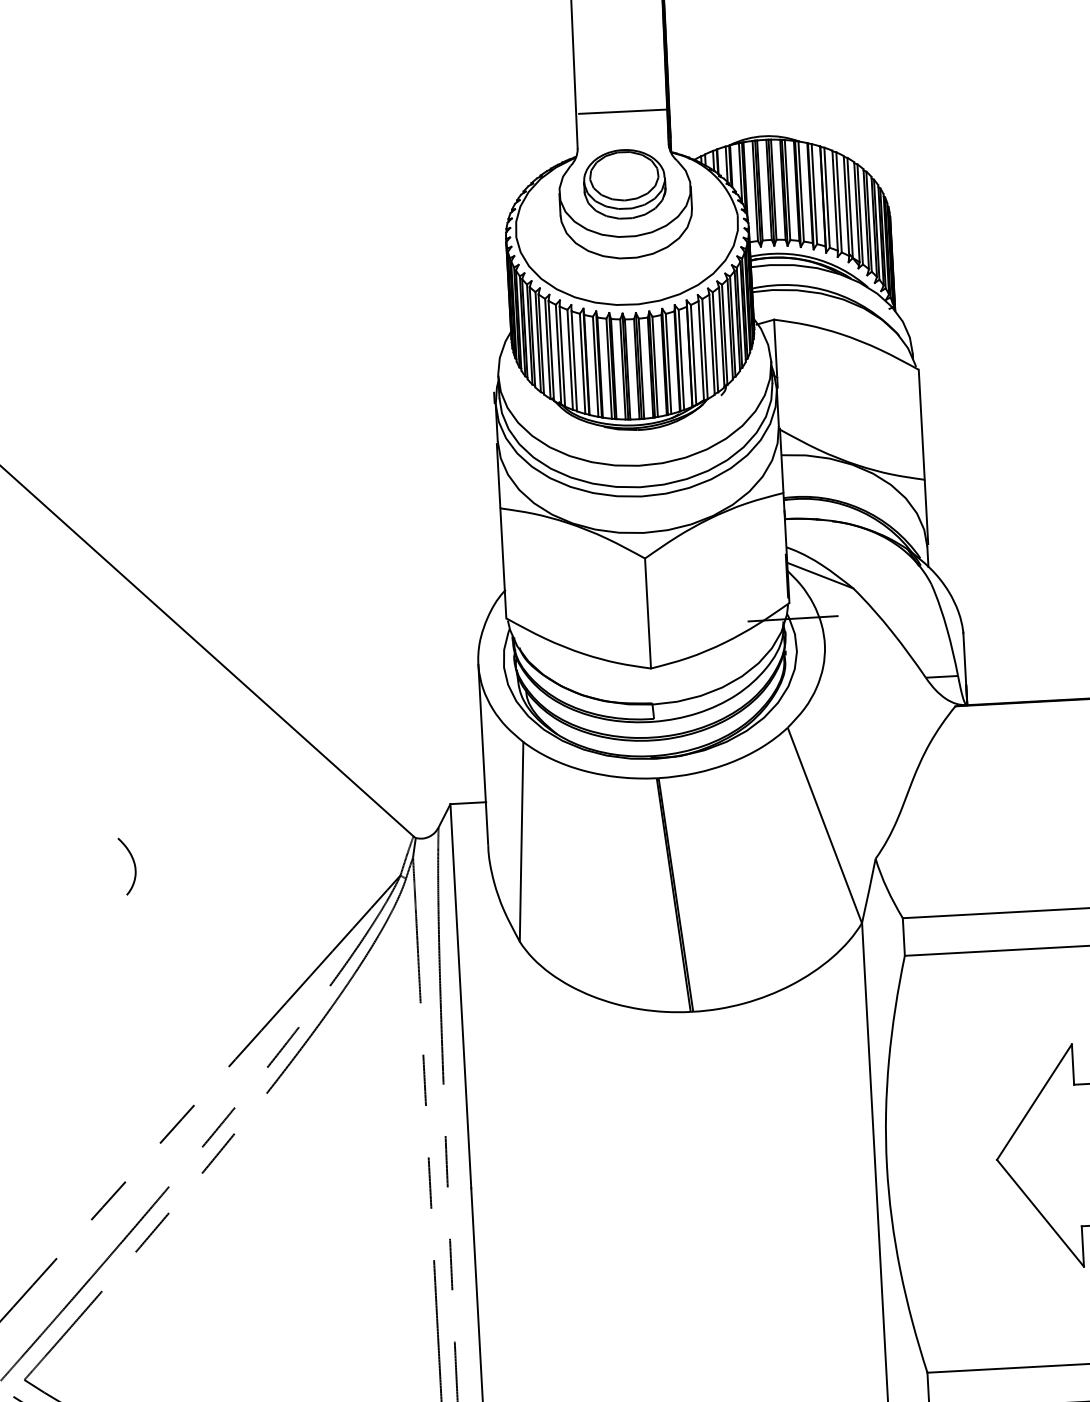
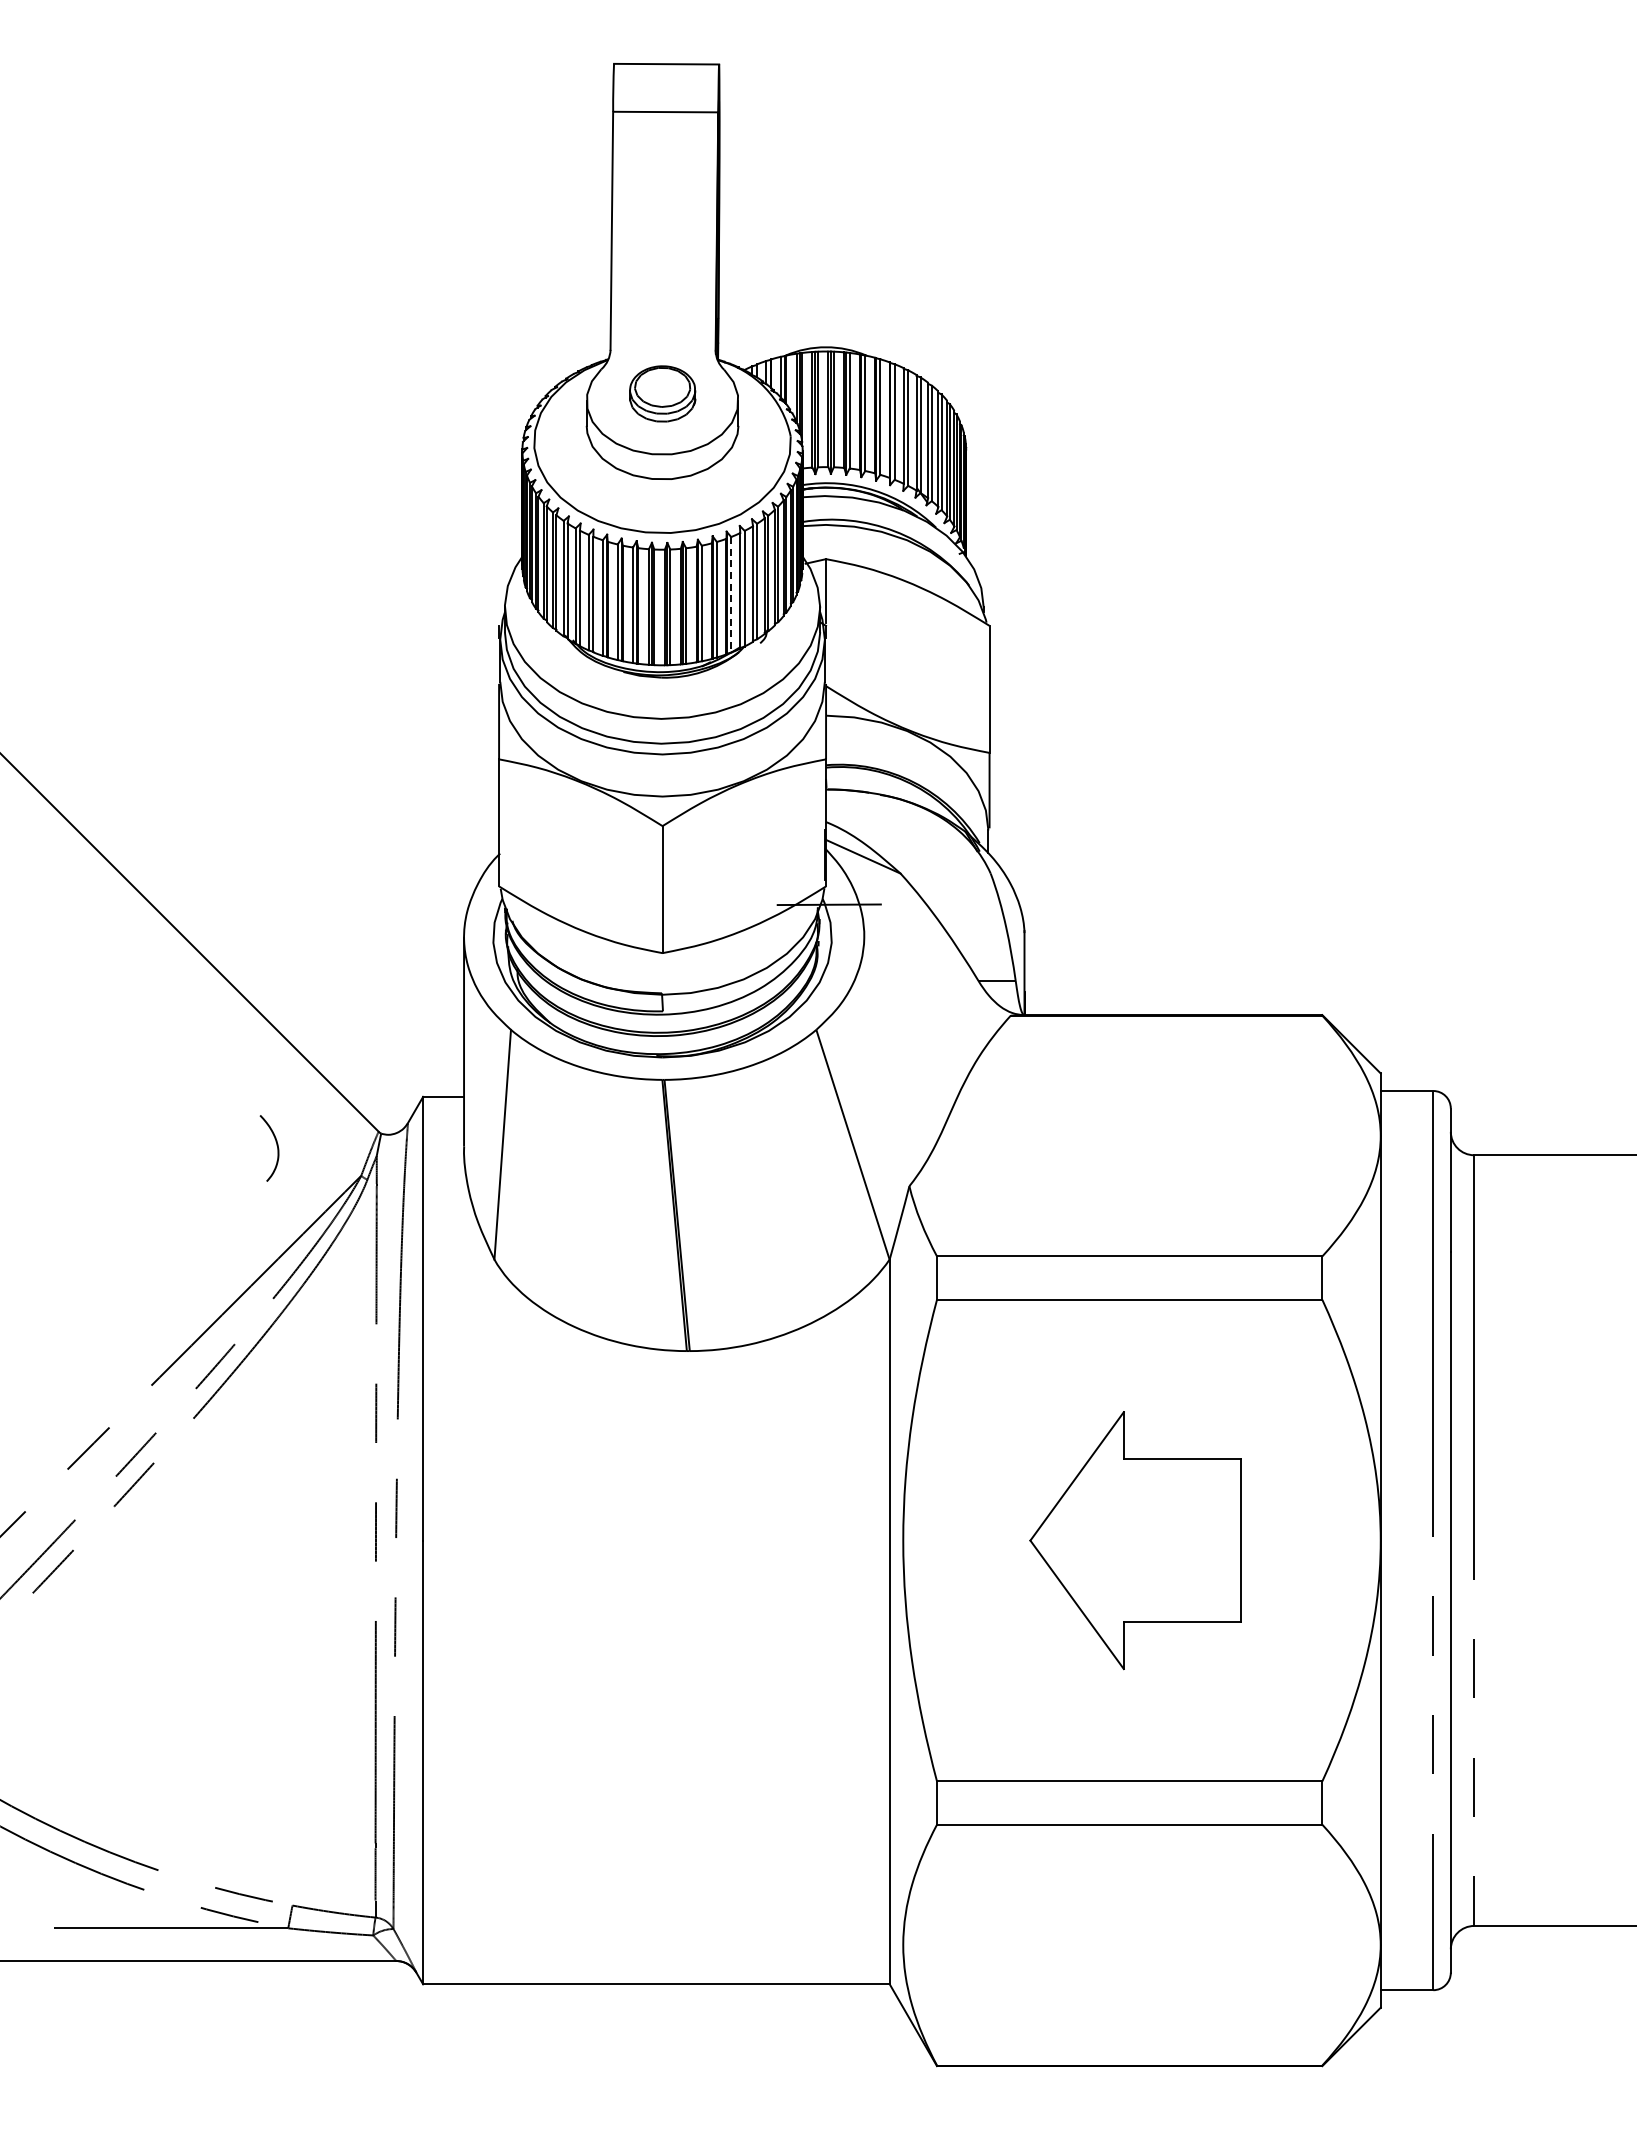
line: (623, 111) -> (665, 309), removed
part: (624, 183) -> (662, 393), size x0.7
line: (693, 354) -> (731, 594), solid -> dashed
curve: (133, 863) -> (276, 1145), moved

